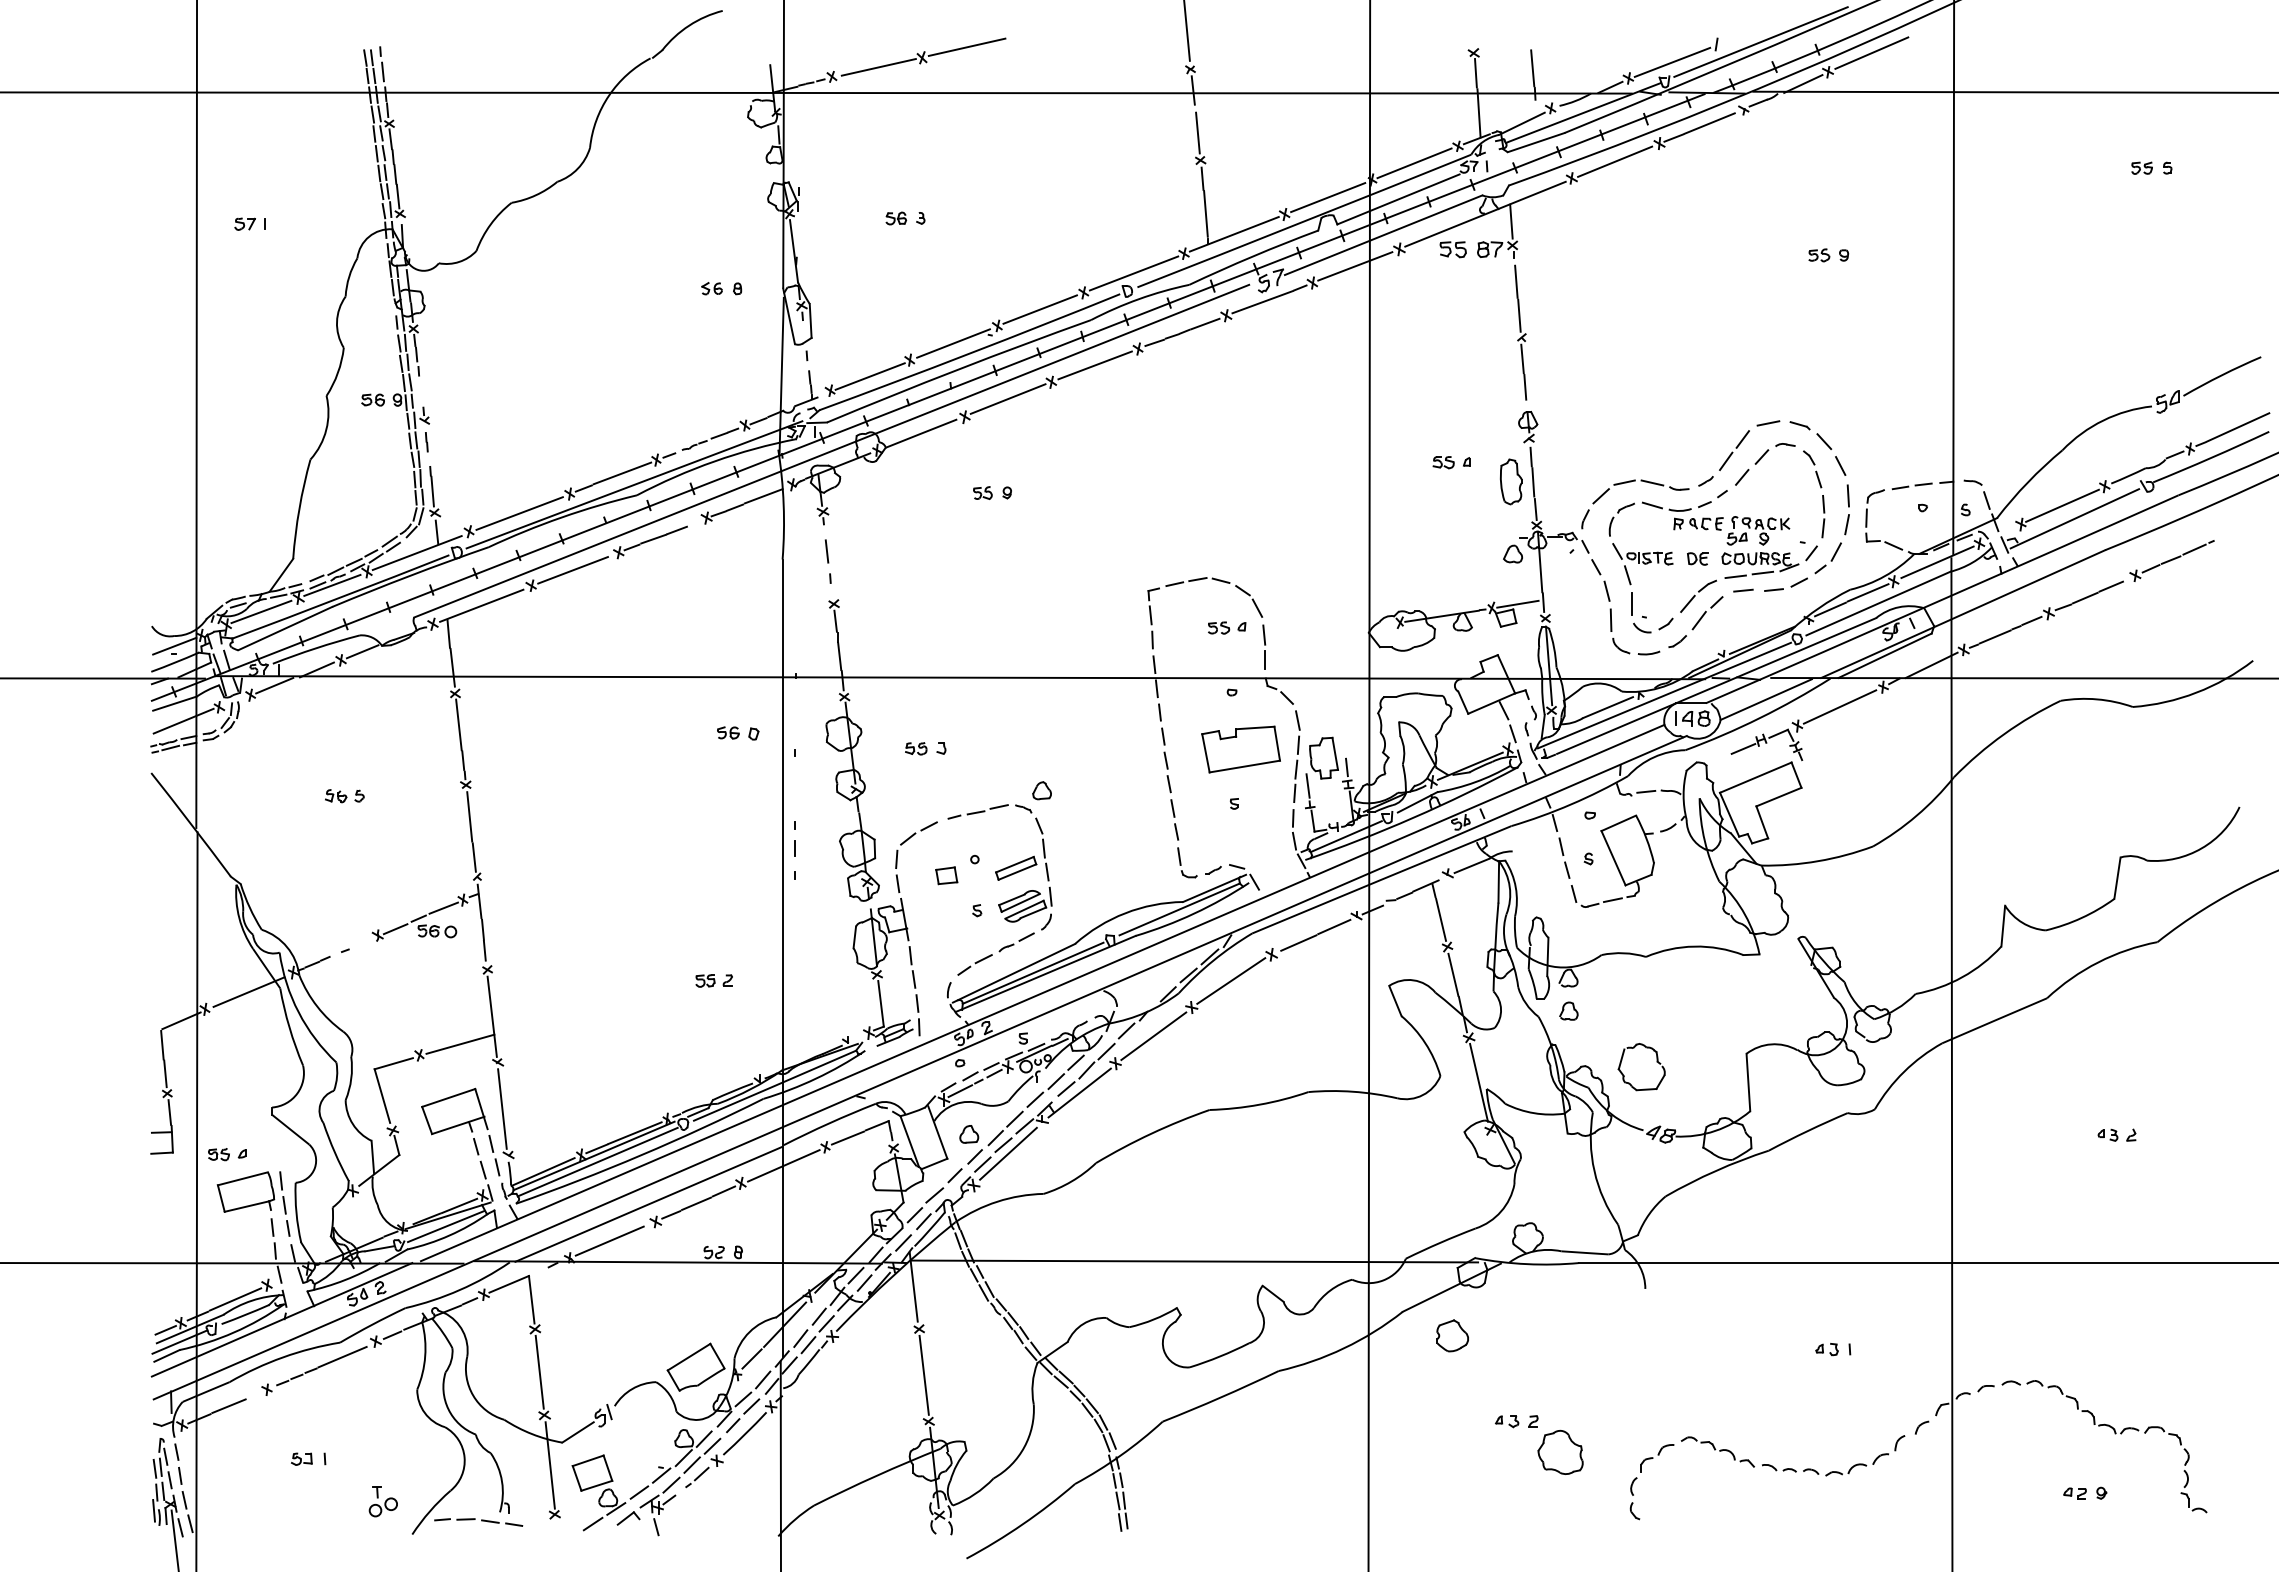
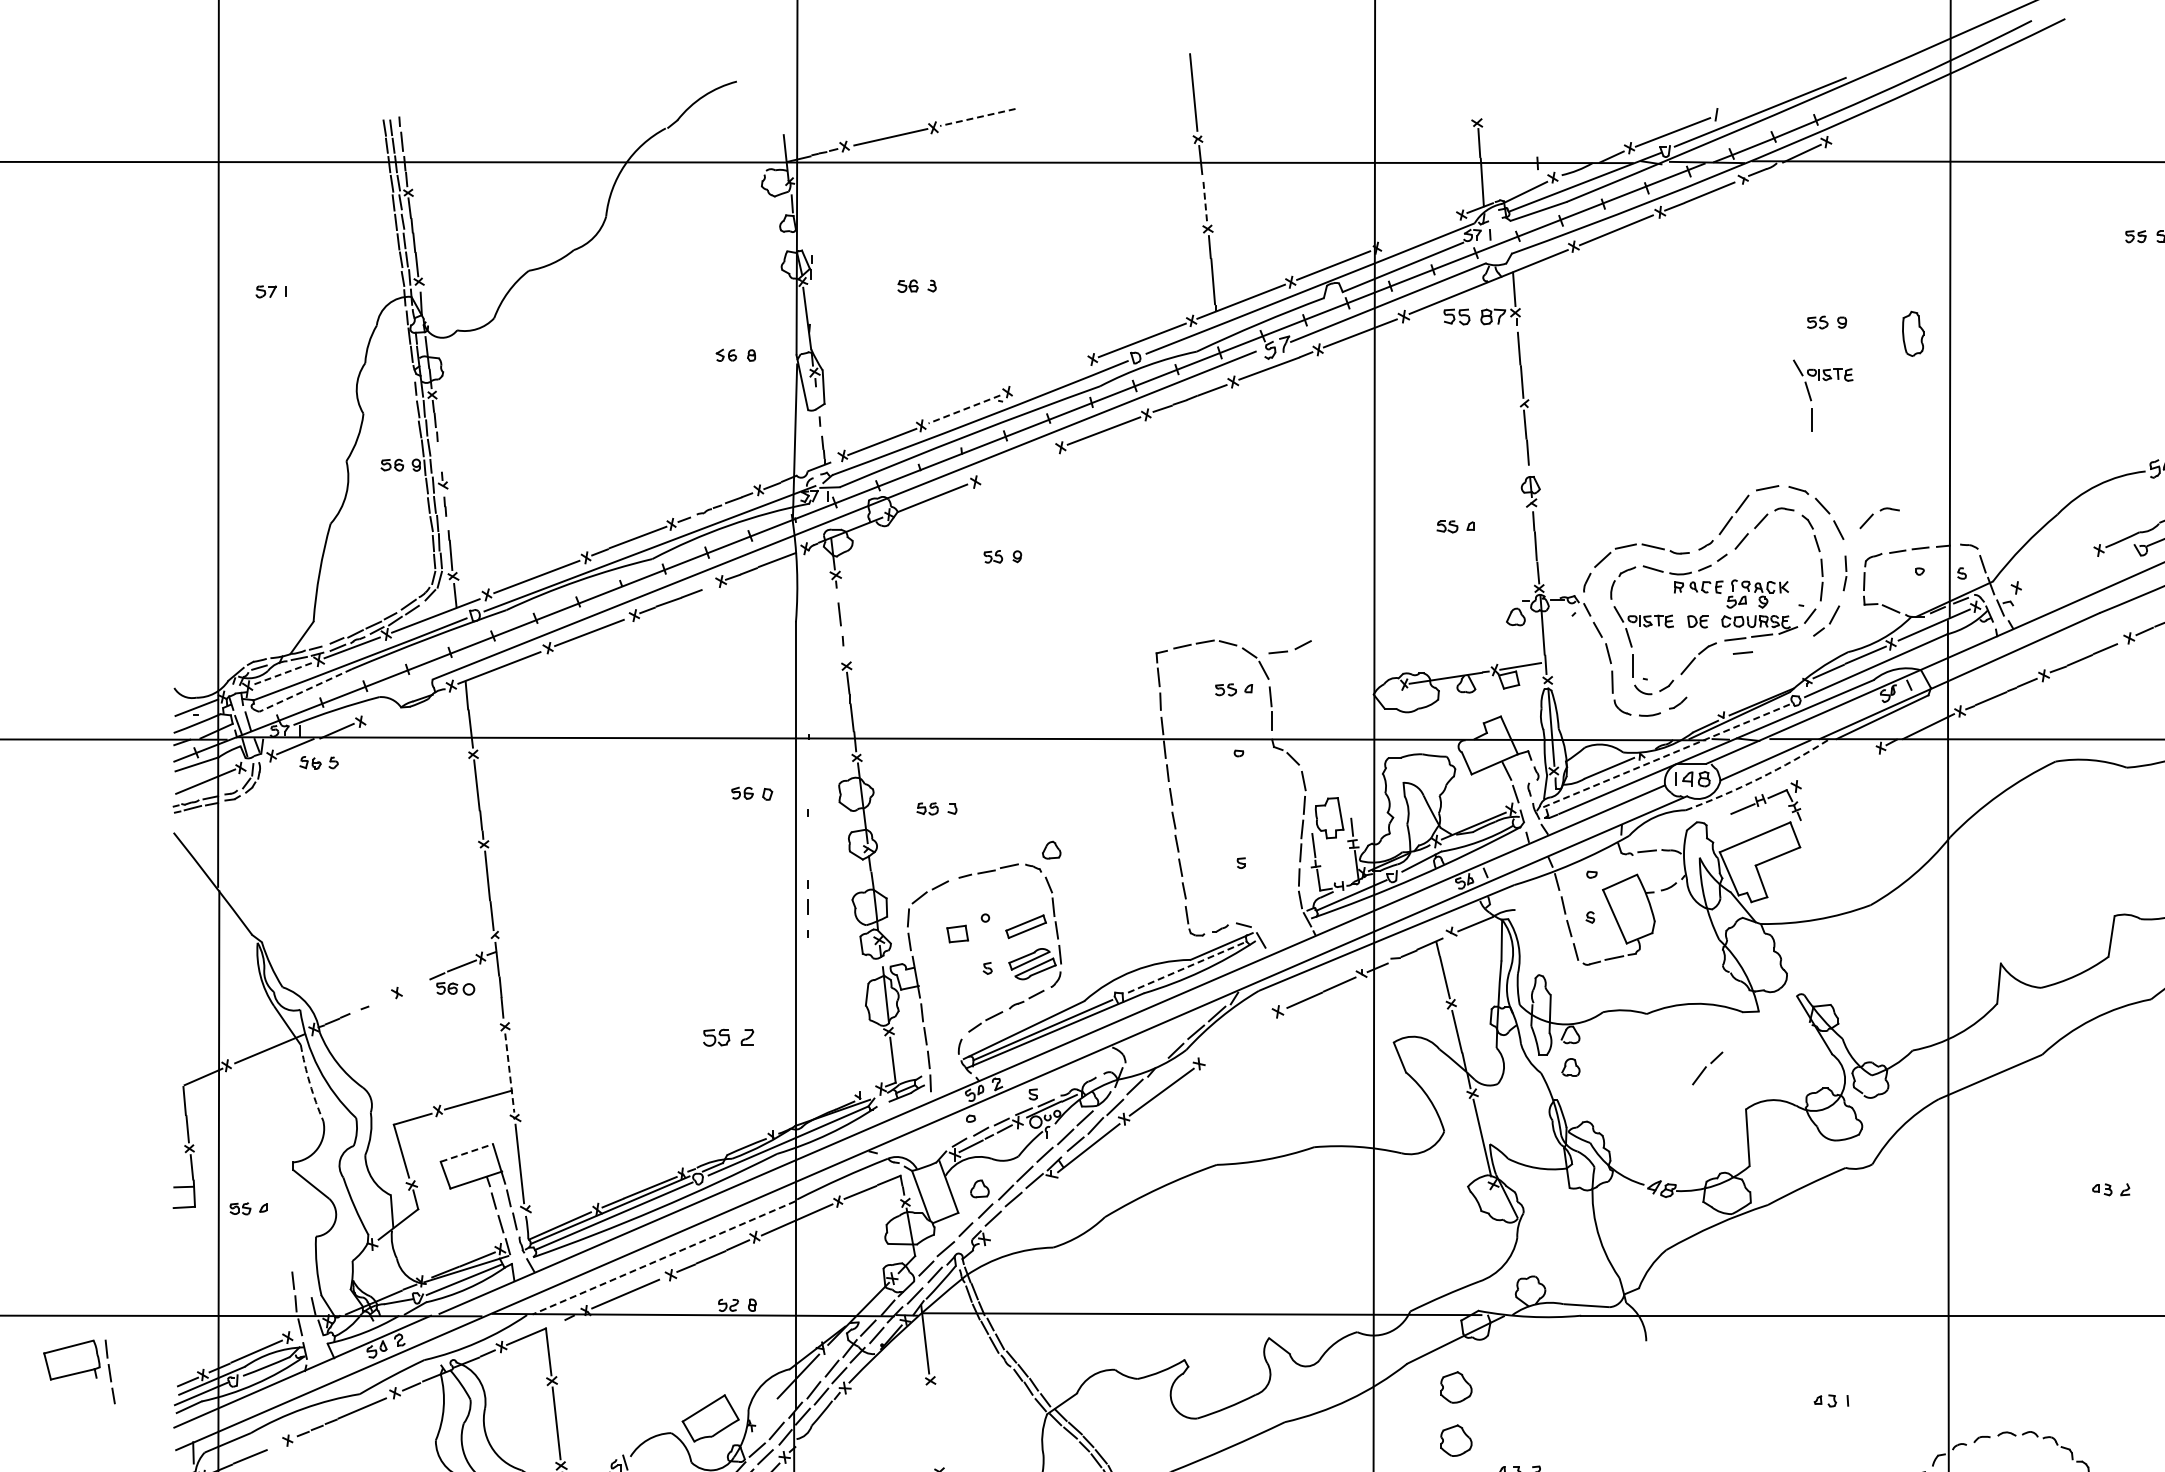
line: (966, 47) -> (977, 117), solid -> dashed
line: (1871, 52) -> (1869, 122), removed
line: (1532, 68) -> (1535, 138), removed
line: (1197, 133) -> (1204, 202), solid -> dashed
line: (1414, 163) -> (1418, 232), removed
line: (1039, 309) -> (1049, 375), removed
part: (1813, 333) -> (1812, 399), added
line: (953, 343) -> (964, 409), solid -> dashed
line: (1007, 398) -> (1017, 463), removed
part: (1881, 453) -> (1879, 517), added
part: (1510, 481) -> (1912, 333), moved
line: (2062, 505) -> (2057, 569), removed
part: (1846, 509) -> (1844, 573), size x0.7
line: (2074, 518) -> (2069, 581), removed
part: (1785, 584) -> (1289, 646), moved
line: (261, 611) -> (282, 673), solid -> dashed
part: (1707, 613) -> (1707, 1068), moved
line: (285, 628) -> (306, 690), solid -> dashed
line: (362, 651) -> (381, 712), removed
line: (1664, 695) -> (1665, 756), solid -> dashed
line: (1839, 706) -> (1837, 767), removed
arc: (1759, 718) -> (1758, 779), solid -> dashed
part: (1240, 749) -> (1247, 809), removed
part: (344, 796) -> (318, 763), moved
line: (1179, 909) -> (1187, 967), solid -> dashed
line: (395, 929) -> (414, 986), removed
part: (713, 980) -> (727, 1037), size x1.4
line: (1231, 980) -> (1238, 1037), removed
line: (492, 1017) -> (510, 1073), solid -> dashed
arc: (289, 1027) -> (309, 1083), solid -> dashed
part: (1656, 1062) -> (1657, 1118), removed
line: (449, 1097) -> (467, 1152), solid -> dashed
line: (1008, 1153) -> (1018, 1207), removed
part: (253, 1203) -> (79, 1371), moved
line: (648, 1204) -> (663, 1258), solid -> dashed
line: (751, 1358) -> (765, 1409), removed
line: (923, 1374) -> (934, 1425), removed
part: (1452, 1389) -> (1456, 1440), added

